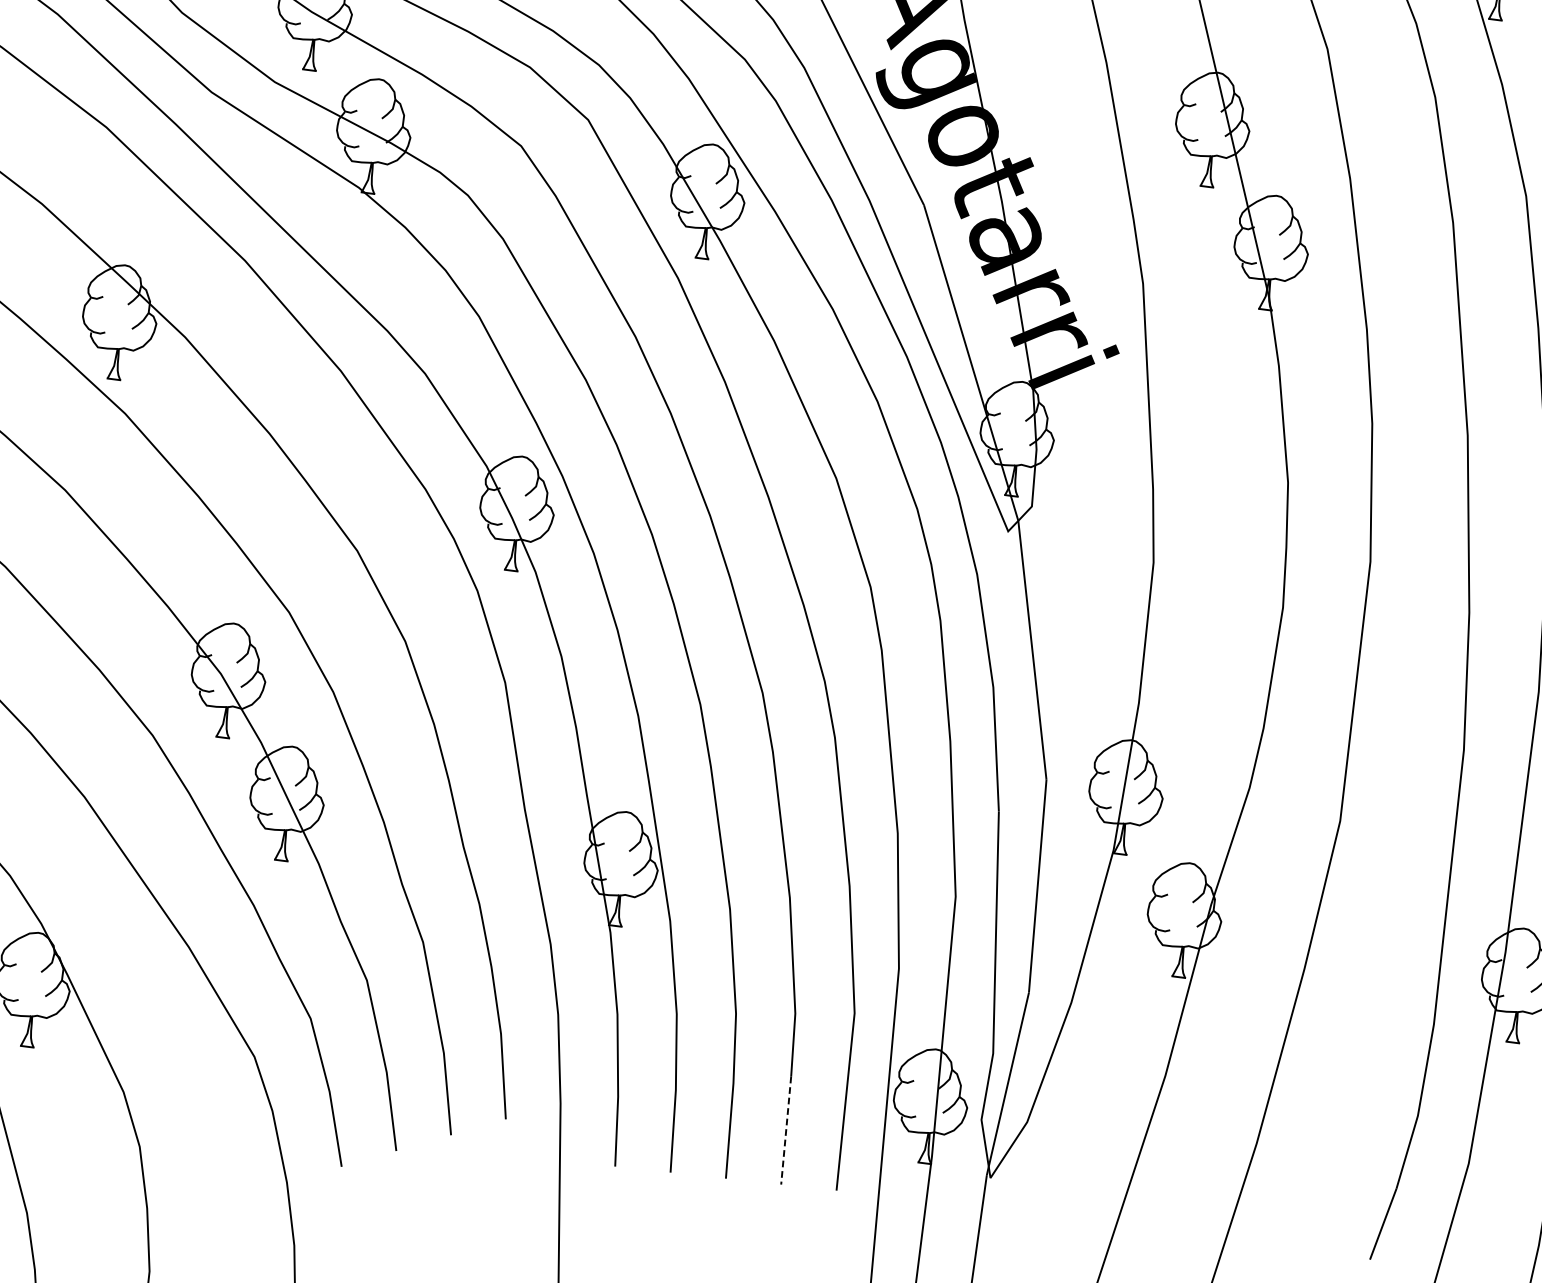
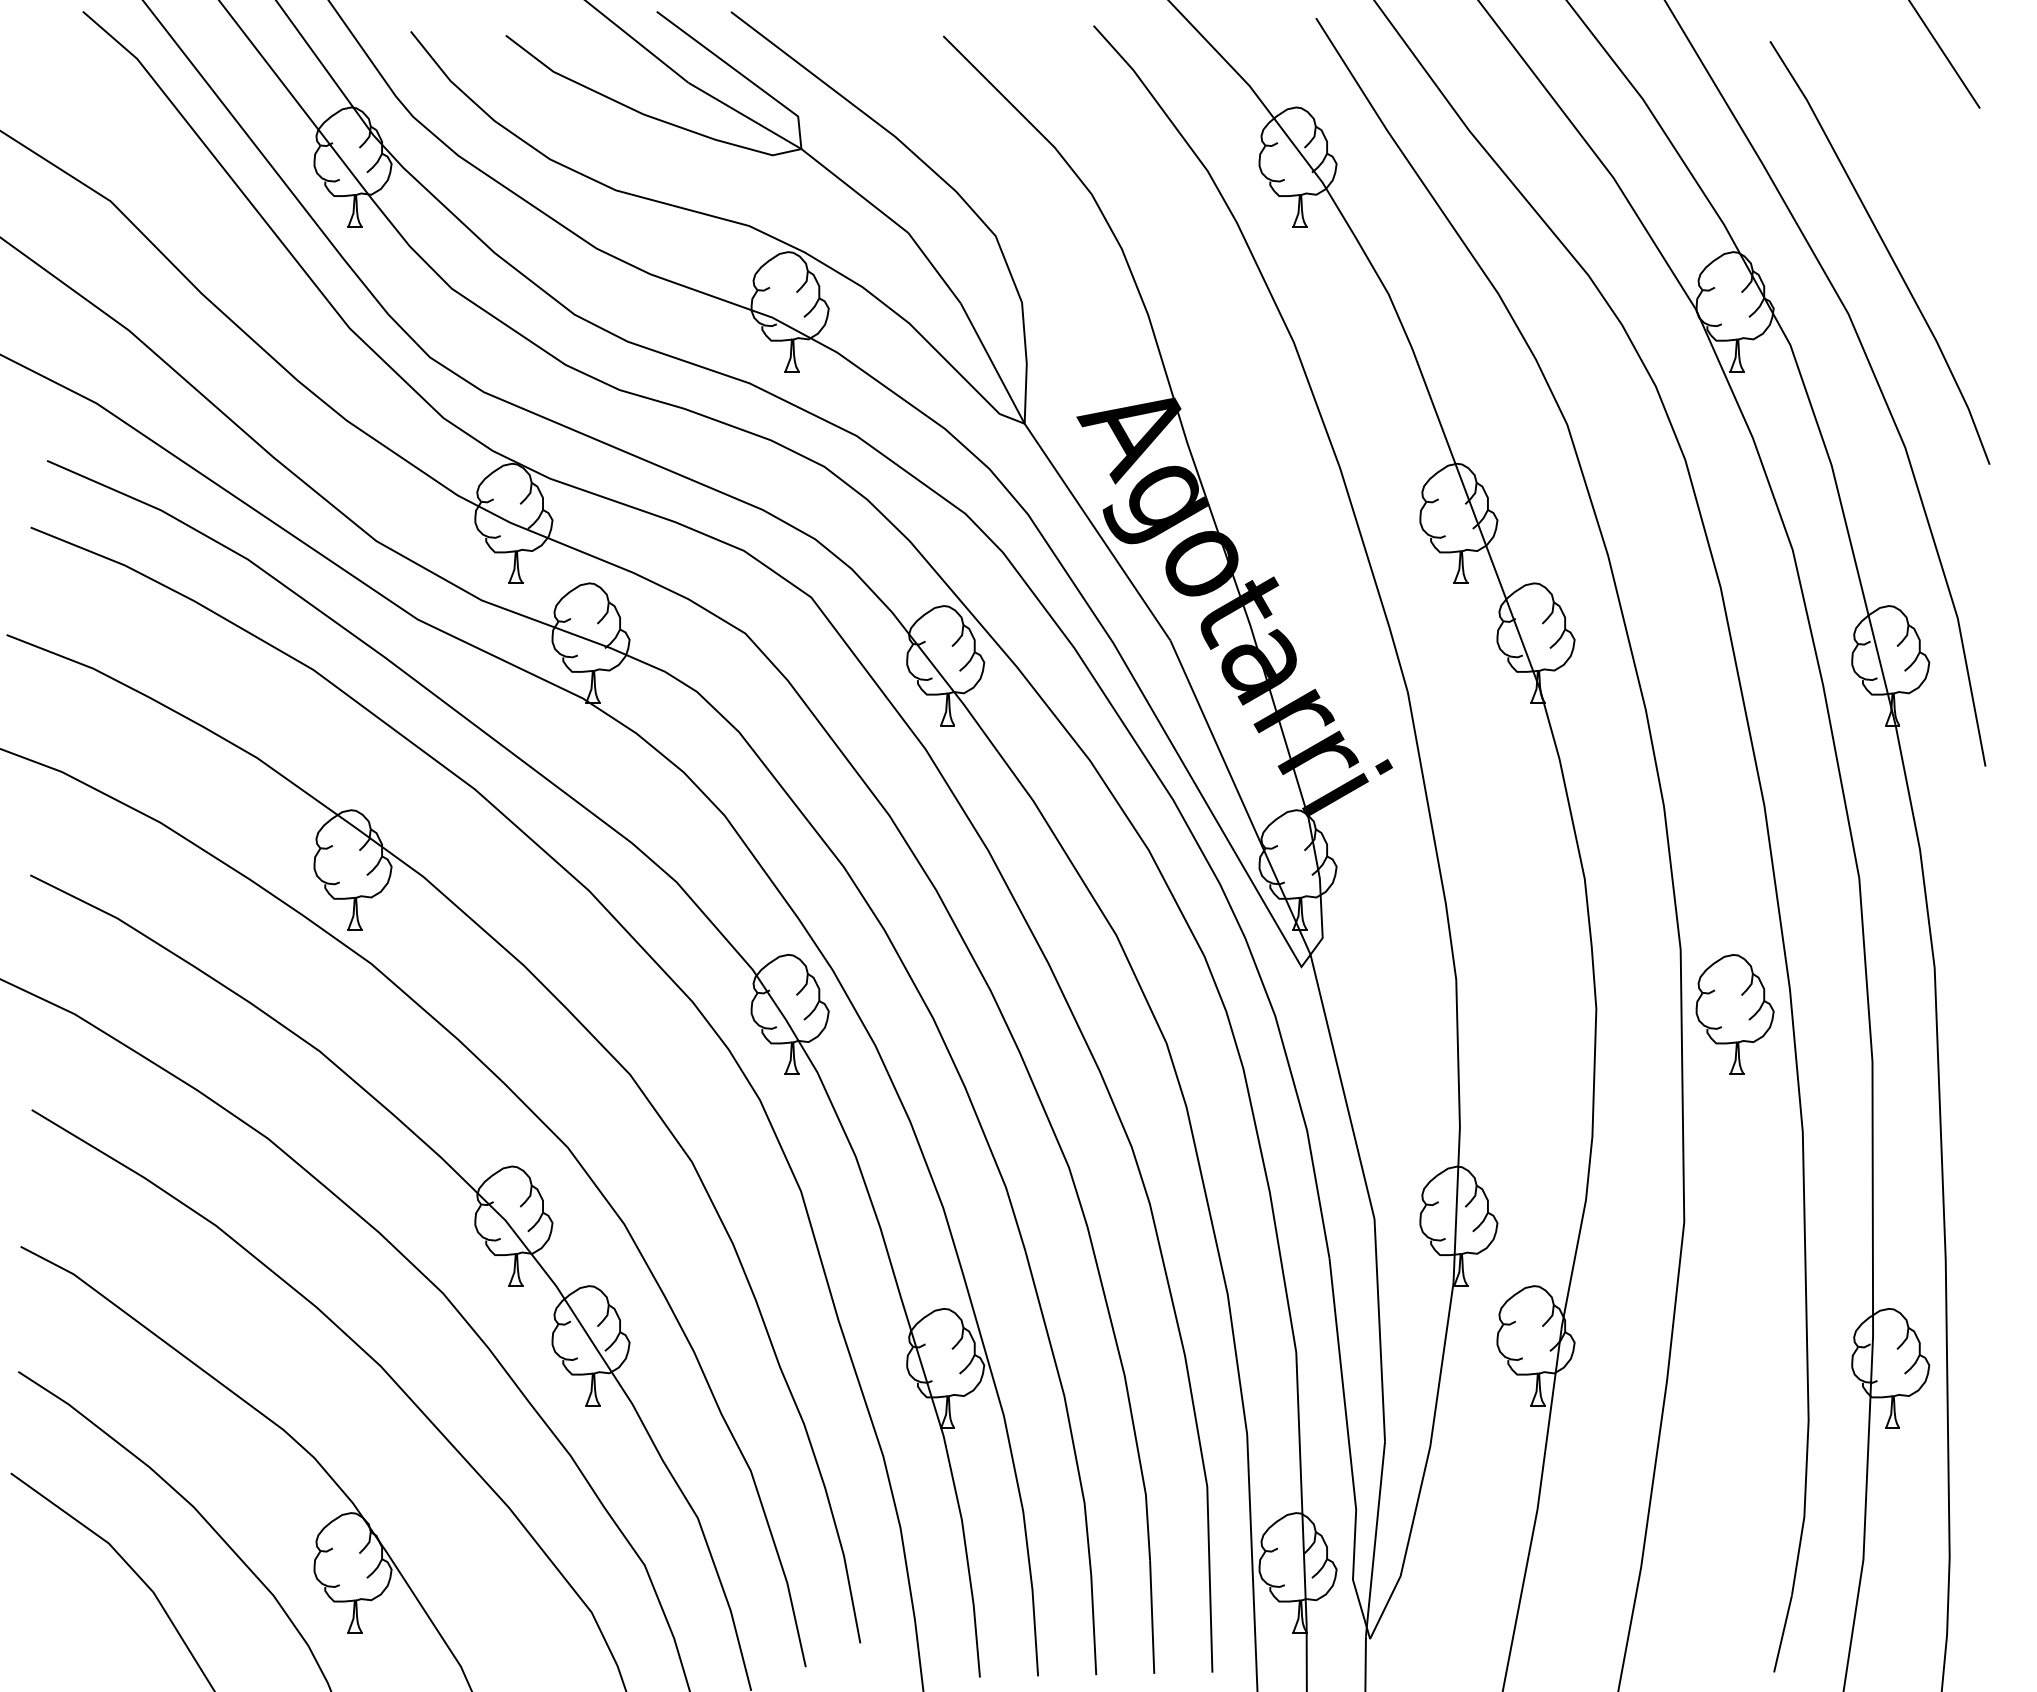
part: (1413, 629) -> (1734, 1014), added
line: (786, 1130) -> (1152, 1617), dashed -> solid

